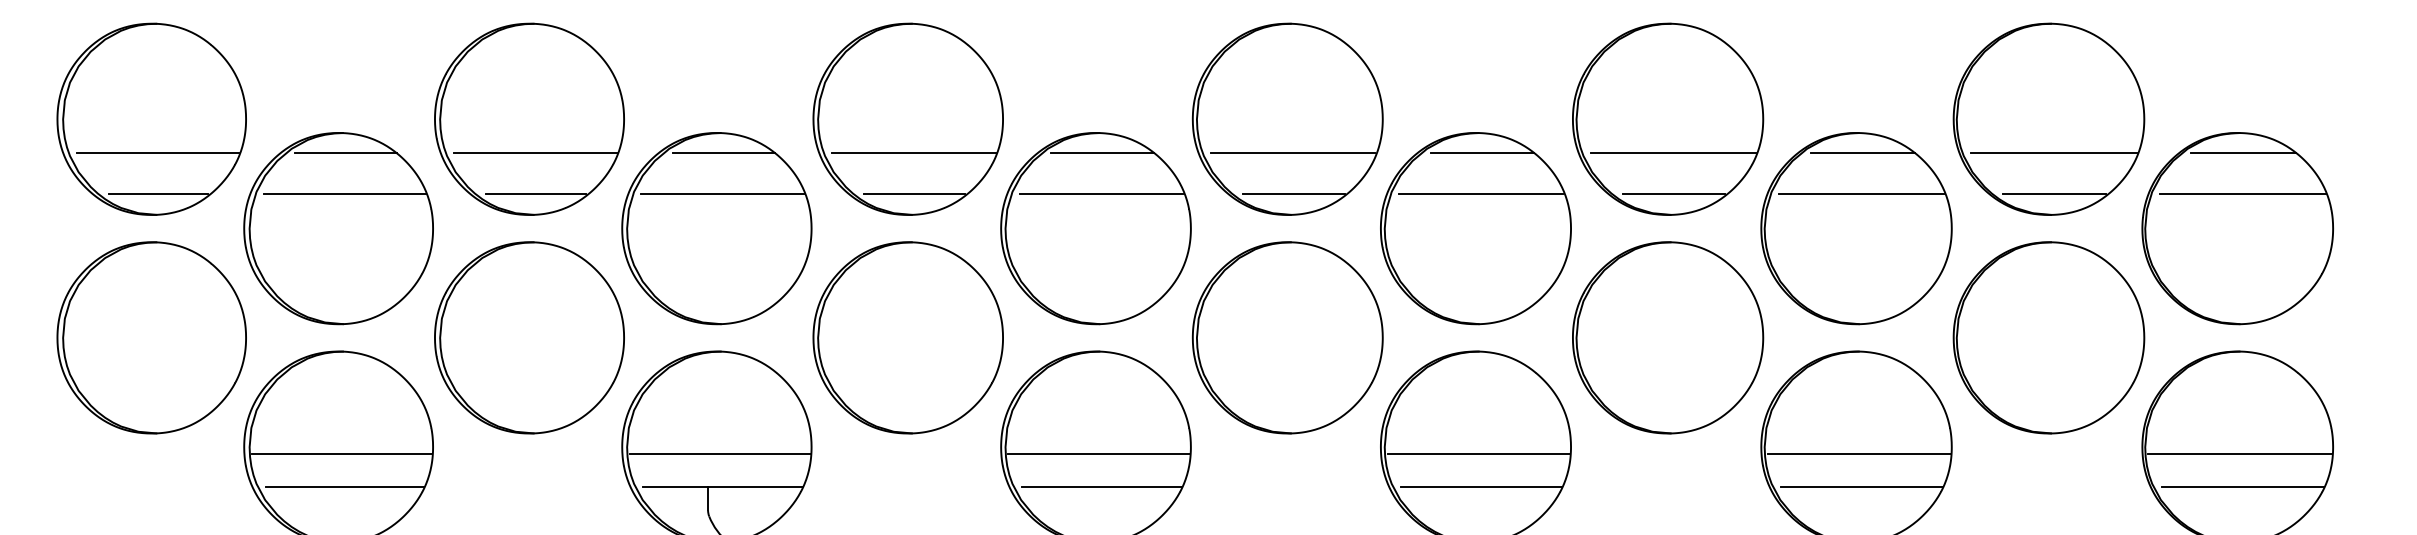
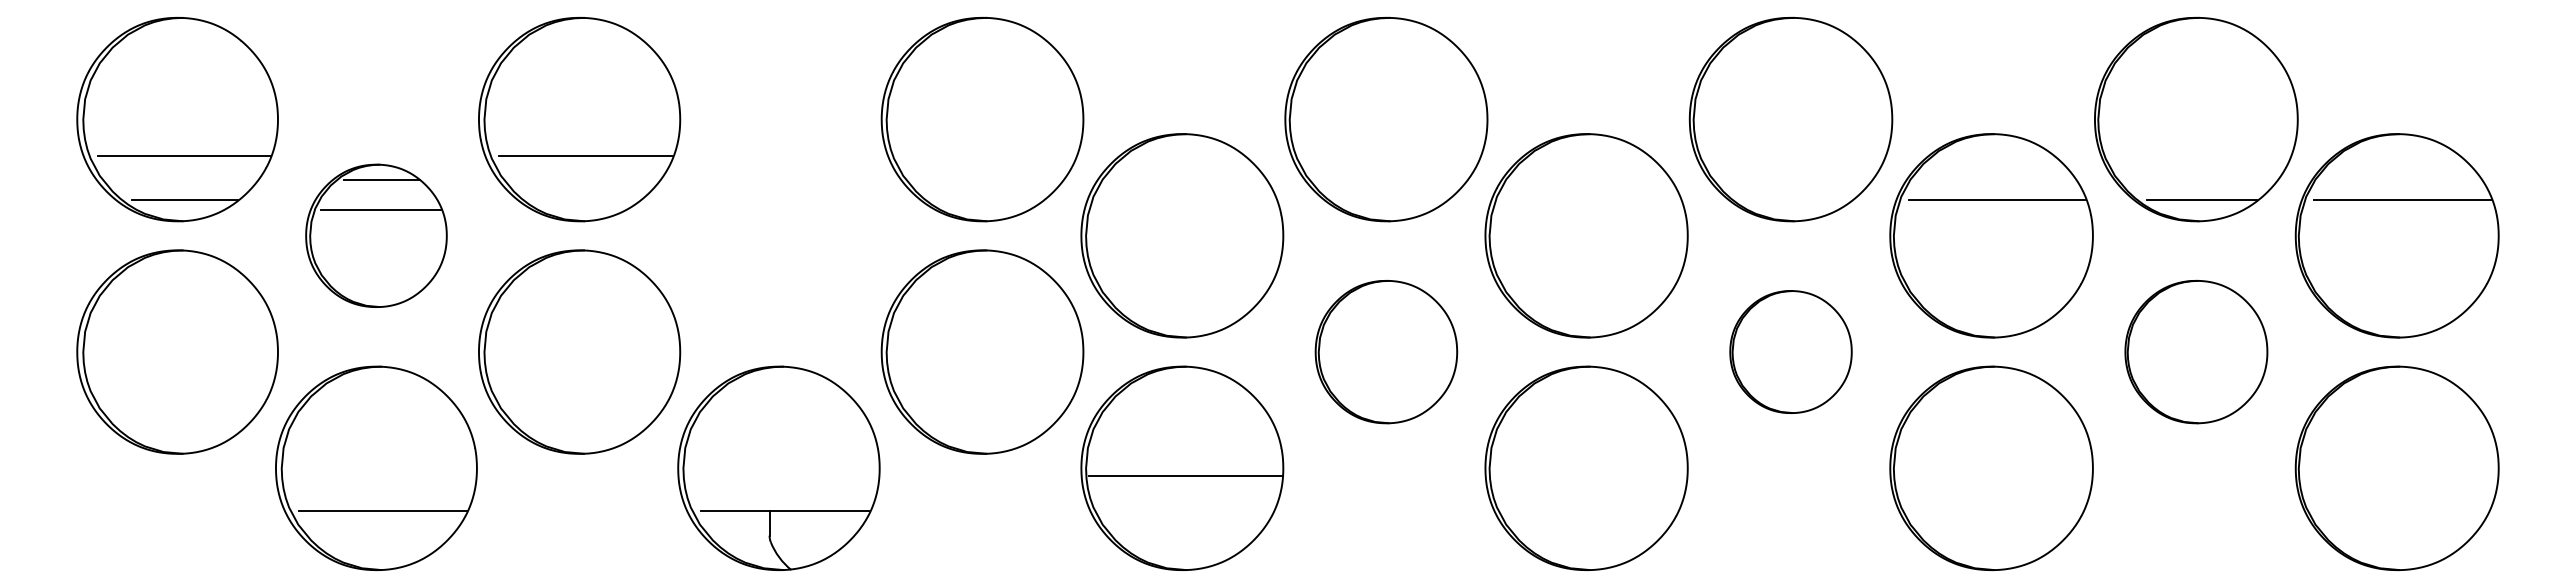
line: (913, 153) -> (988, 155), removed
line: (1102, 153) -> (1189, 155), removed
line: (1292, 153) -> (1391, 155), removed
line: (1482, 153) -> (1593, 155), removed
line: (1673, 153) -> (1796, 155), removed
line: (1862, 153) -> (1997, 155), removed
line: (2053, 153) -> (2201, 155), removed
line: (2243, 153) -> (2403, 155), removed
line: (536, 194) -> (586, 199), removed
line: (913, 194) -> (988, 199), removed
line: (1101, 194) -> (1188, 199), removed
line: (1293, 194) -> (1392, 199), removed
line: (1480, 194) -> (1591, 199), removed
line: (1673, 194) -> (1796, 199), removed
part: (338, 228) -> (376, 235), size x0.7
part: (716, 228) -> (778, 235), removed
part: (1287, 337) -> (1386, 351), size x0.7
part: (1667, 337) -> (1790, 351), size x0.6
part: (2049, 337) -> (2196, 351), size x0.7
line: (342, 453) -> (380, 475), removed
line: (720, 453) -> (782, 475), removed
line: (1478, 453) -> (1589, 475), removed
line: (1859, 453) -> (1994, 475), removed
line: (2239, 453) -> (2399, 475), removed
line: (1101, 486) -> (1188, 510), removed
line: (1481, 486) -> (1592, 510), removed
line: (1862, 486) -> (1997, 510), removed
line: (2242, 486) -> (2402, 510), removed

